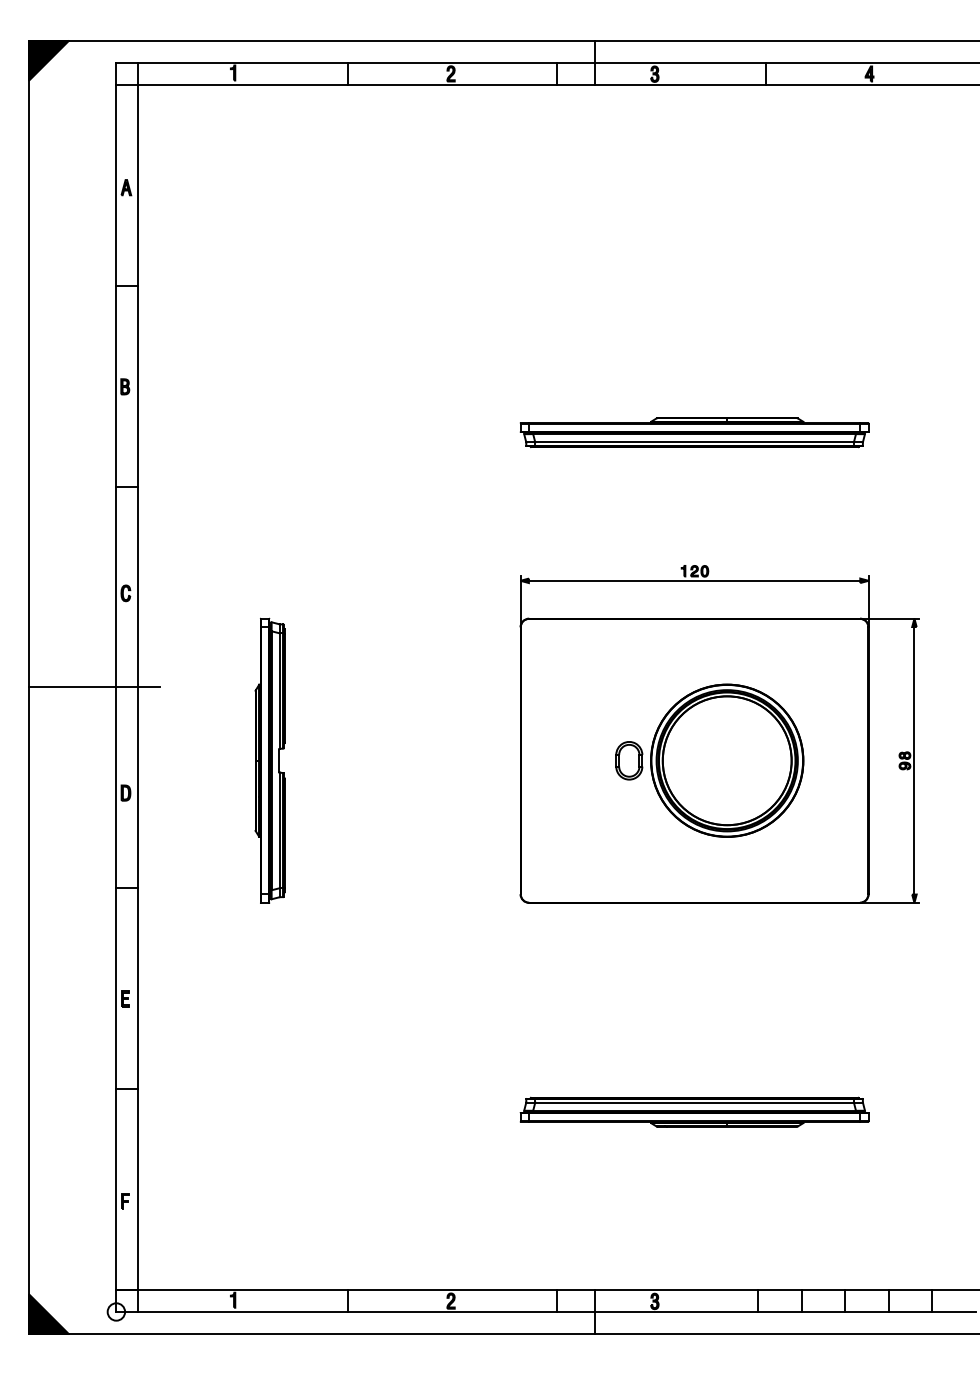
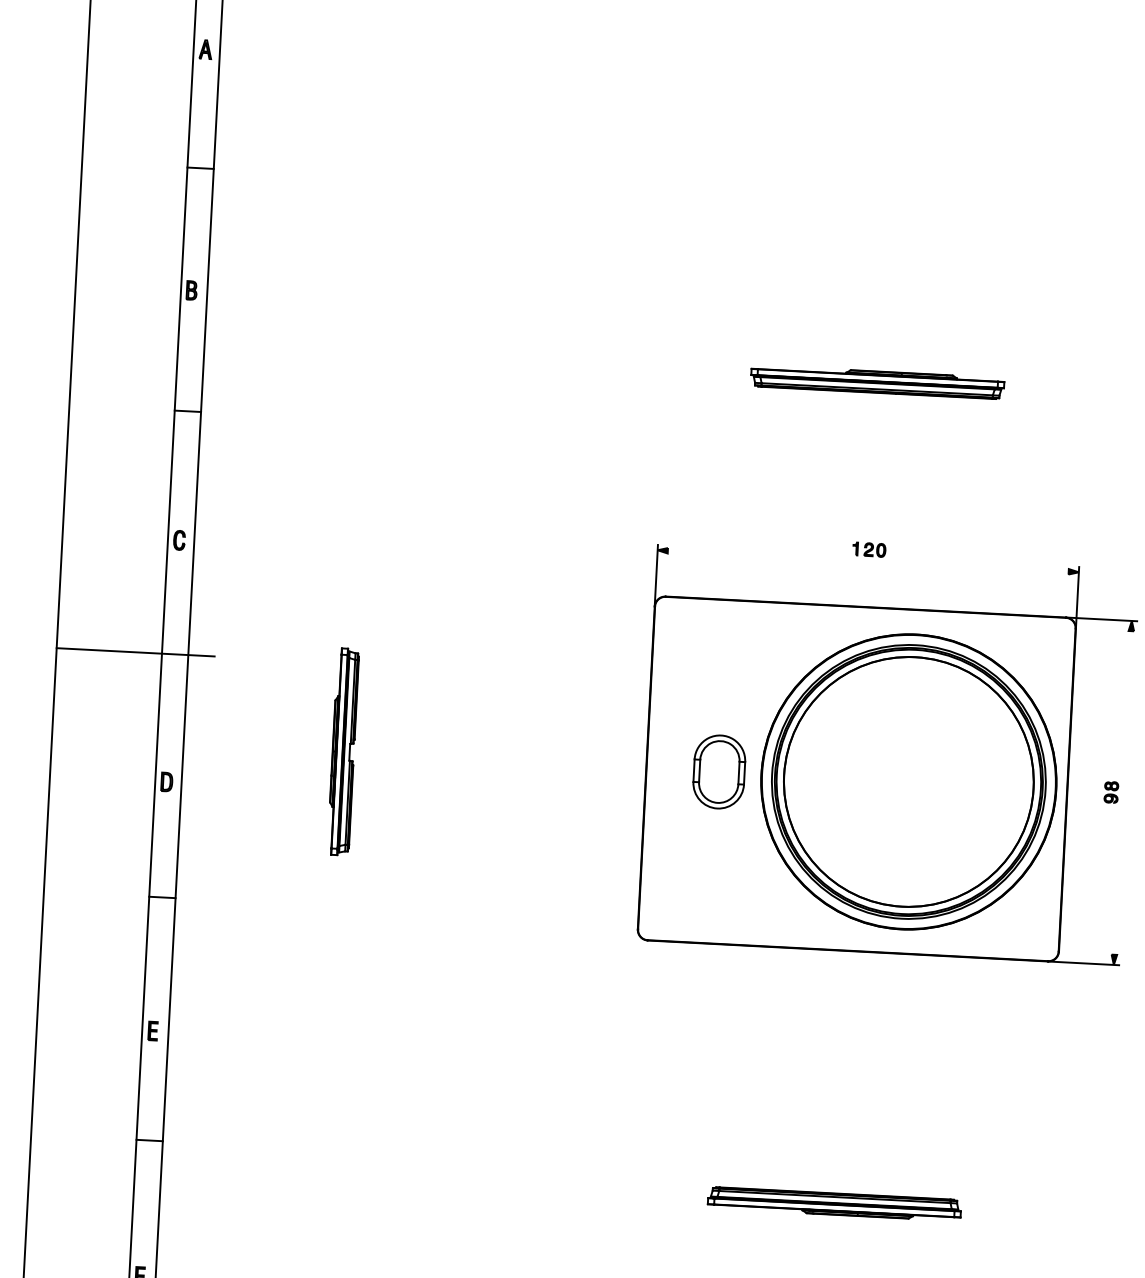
part: (694, 432) -> (877, 381), size x0.6
line: (694, 580) -> (868, 560), removed
part: (269, 760) -> (342, 751), size x0.6
part: (709, 760) -> (874, 779), size x1.6
line: (914, 760) -> (1122, 792), removed
part: (694, 1111) -> (834, 1203), size x0.6

